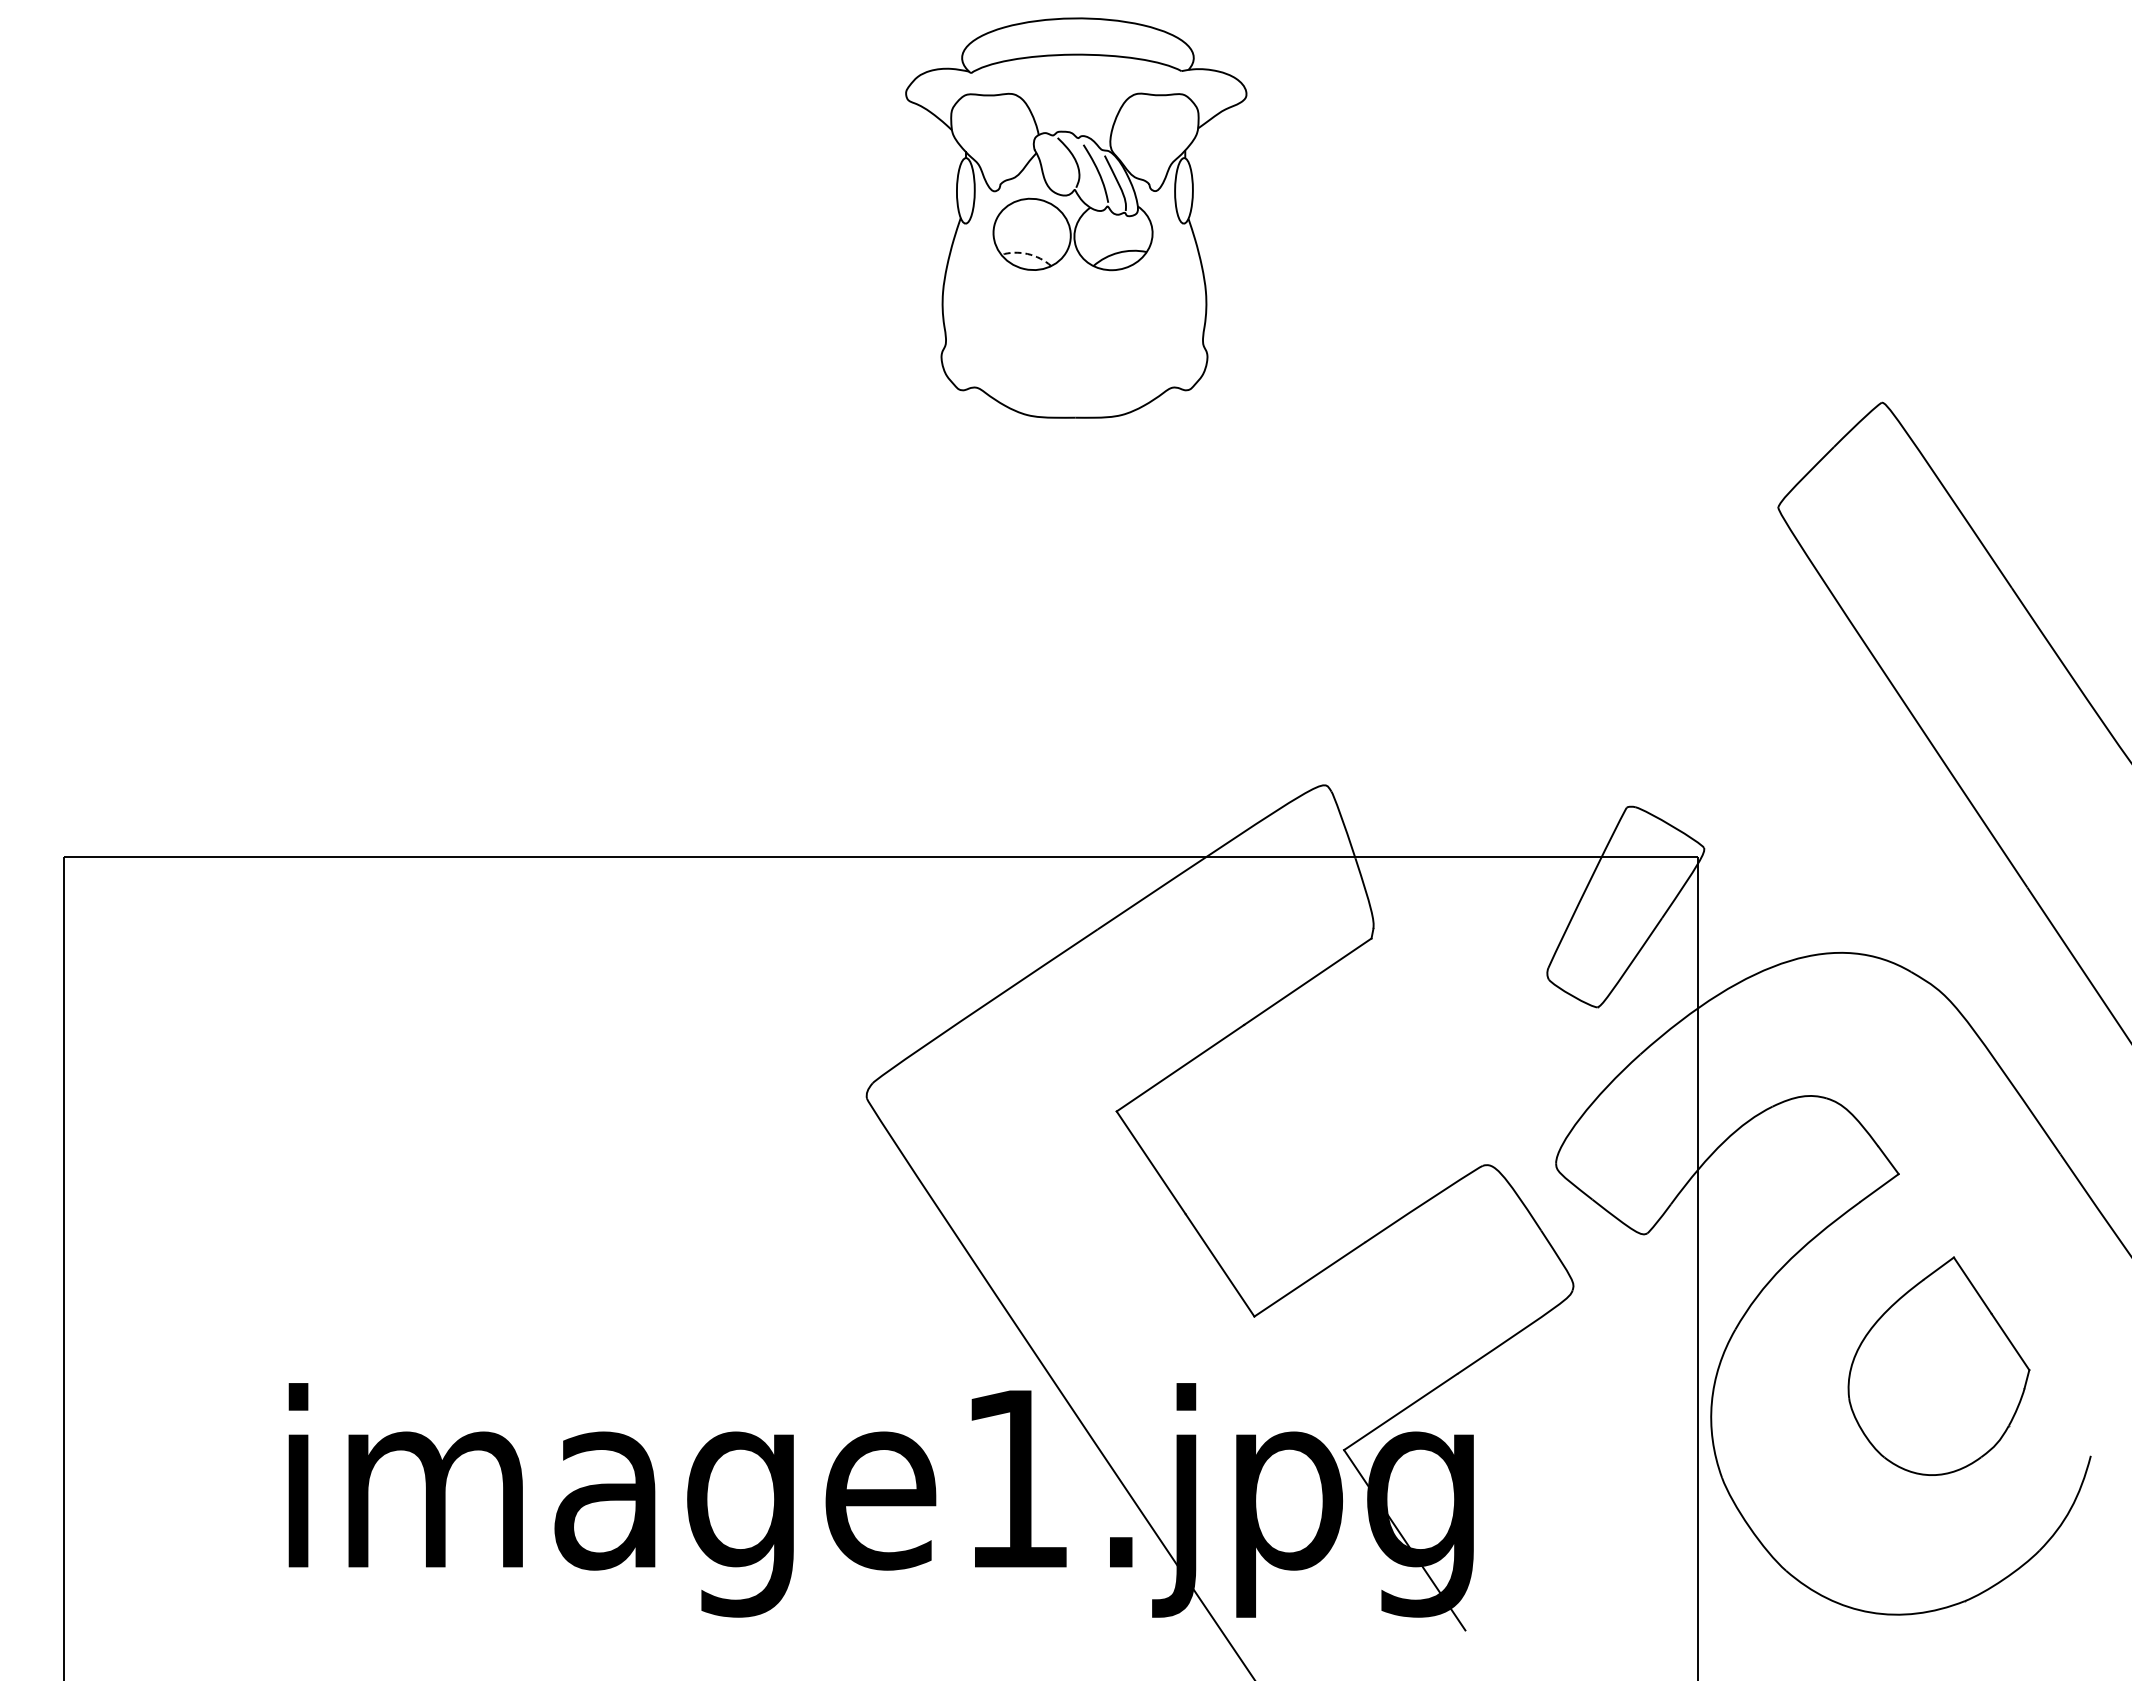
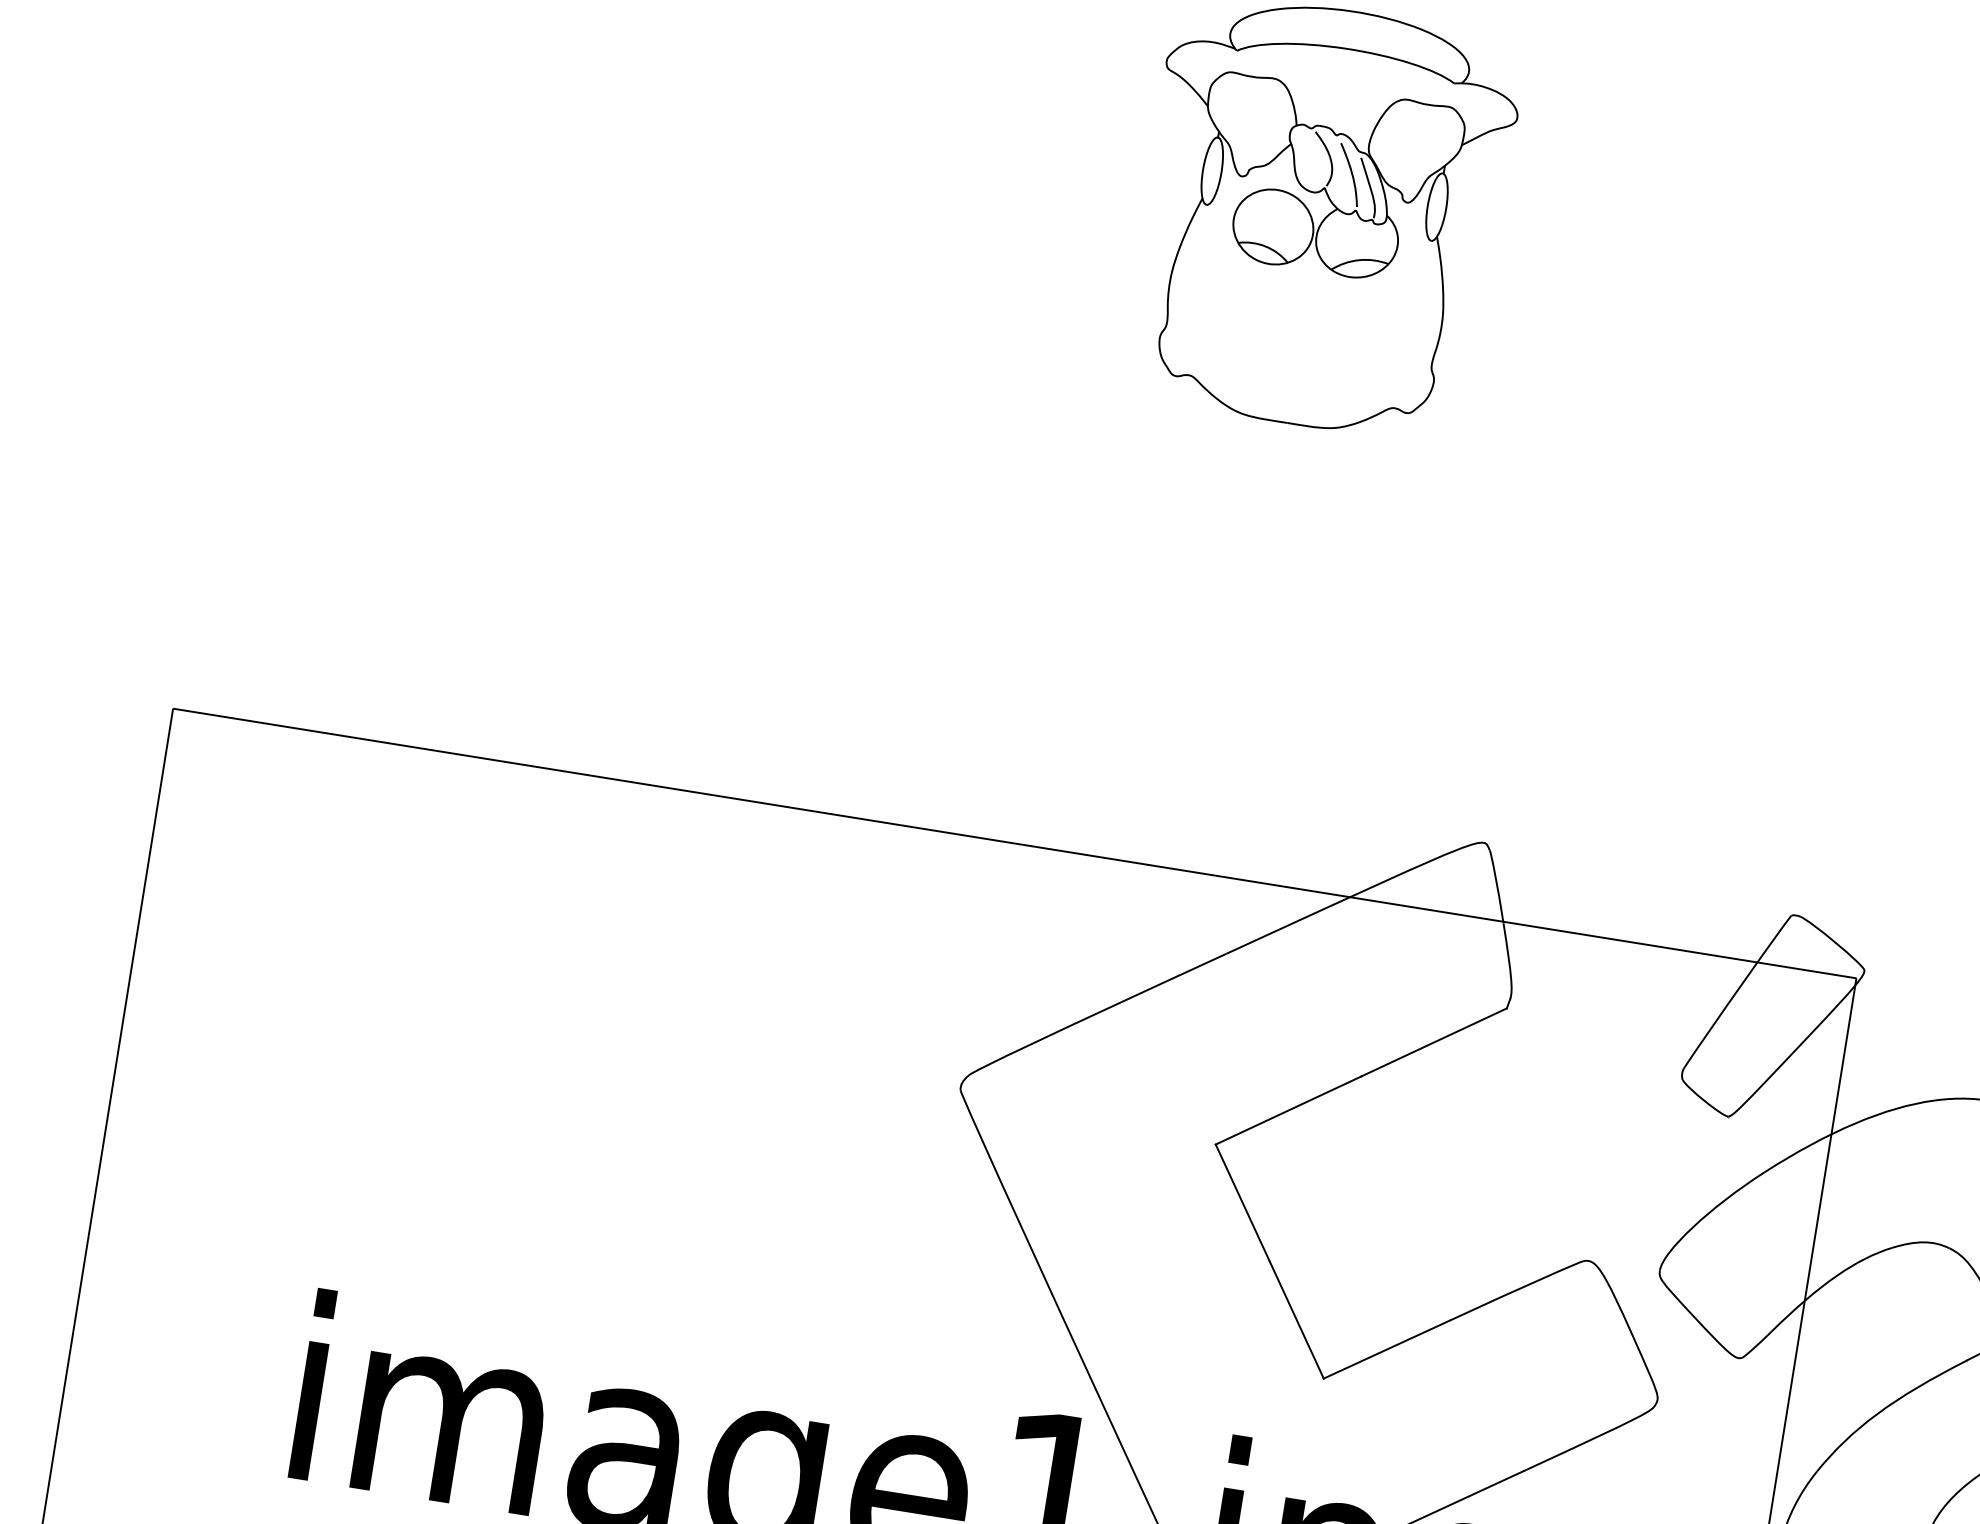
arc: (1027, 254) -> (1265, 246), dashed -> solid

